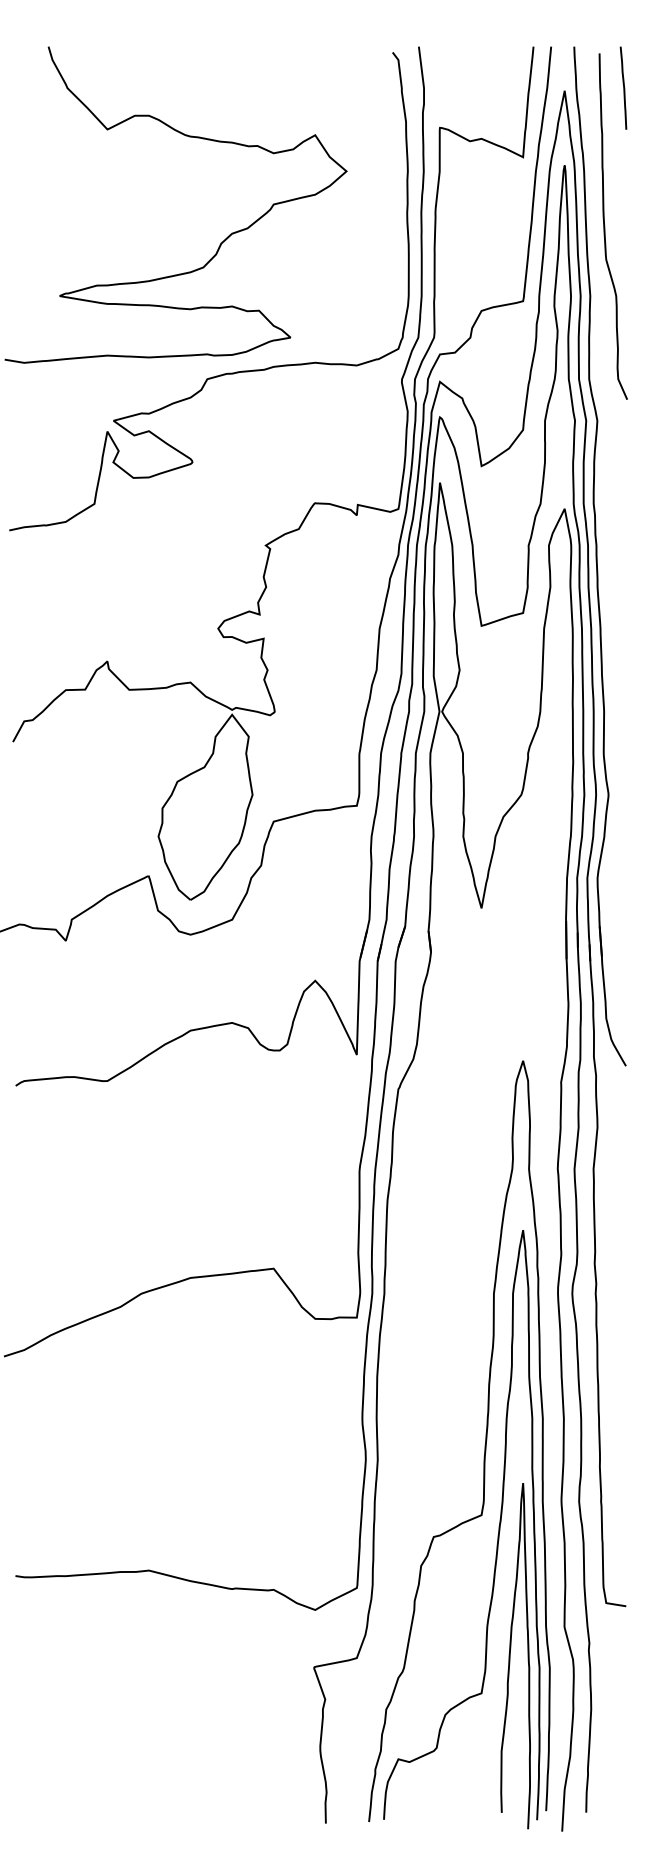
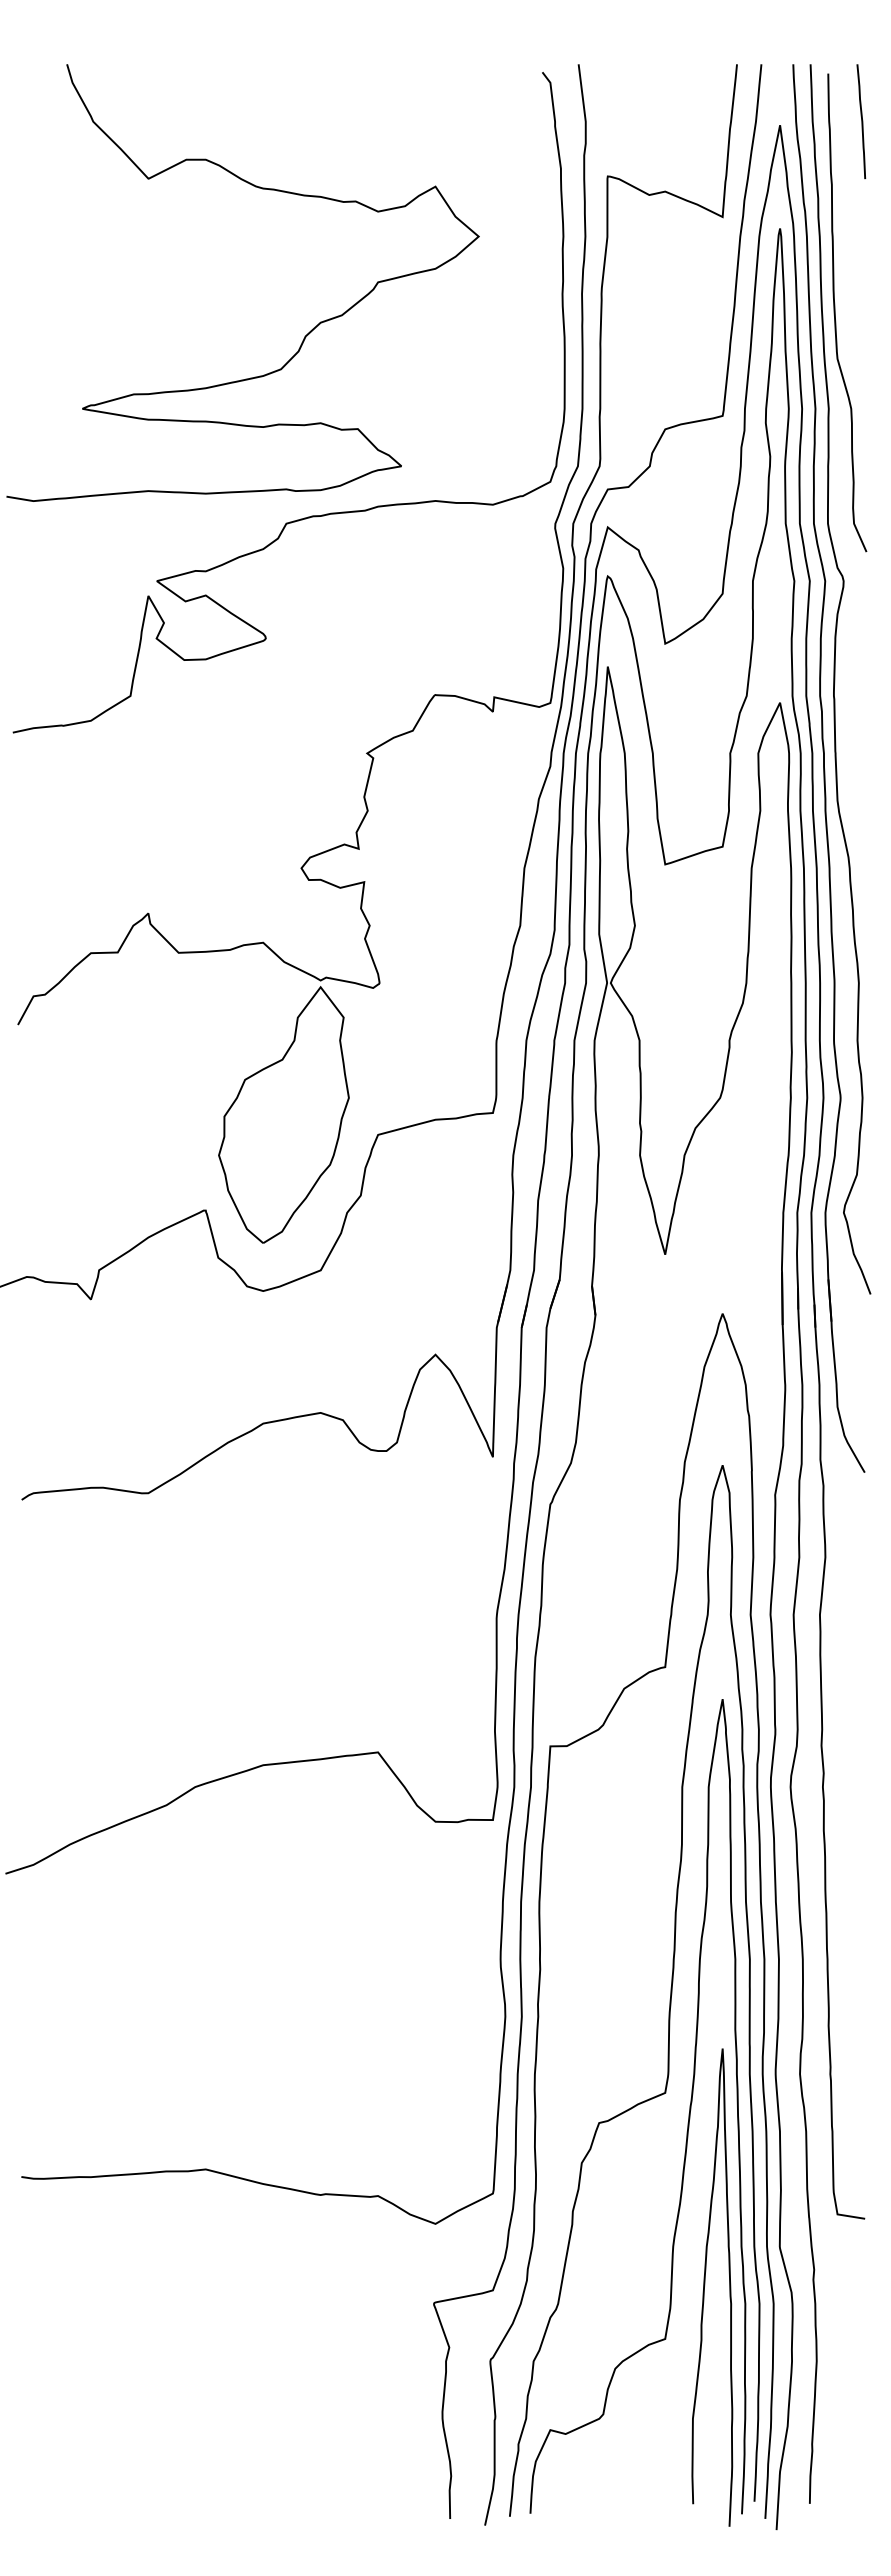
curve: (604, 492) -> (835, 679), added
curve: (391, 1389) -> (540, 1919), added

